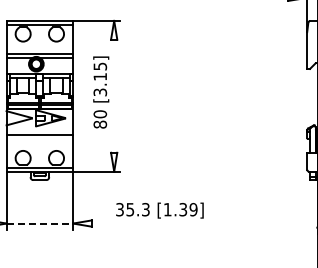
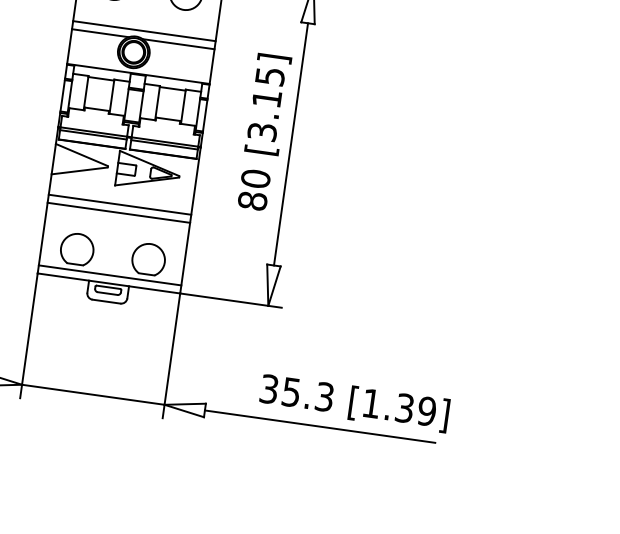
line: (114, 95) -> (291, 142), added
line: (39, 138) -> (118, 212), added
line: (40, 223) -> (94, 394), dashed -> solid
line: (145, 223) -> (319, 426), added

